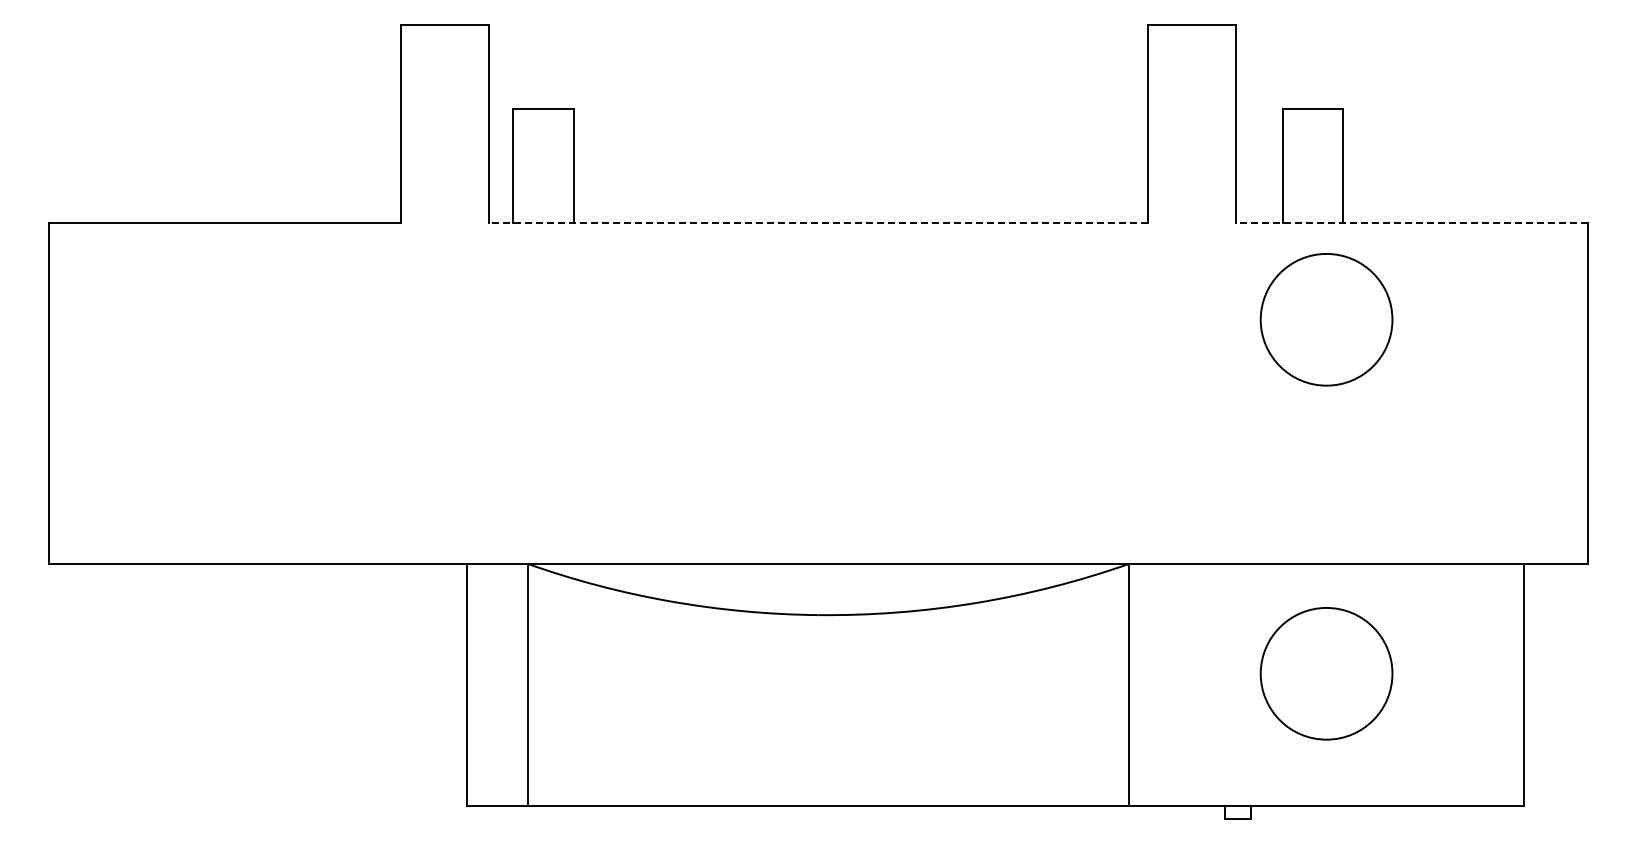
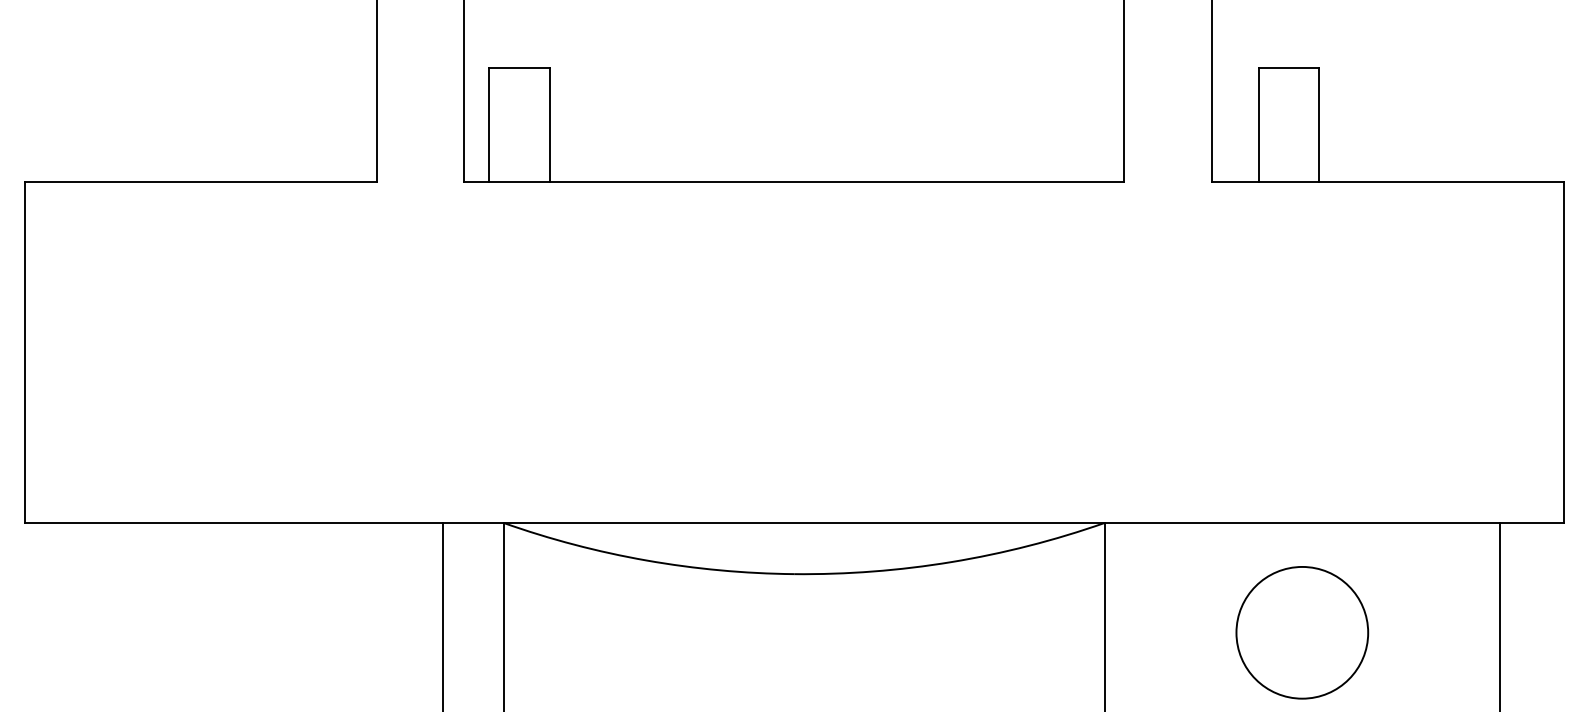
line: (818, 223) -> (794, 182), dashed -> solid
line: (1412, 223) -> (1388, 182), dashed -> solid
circle: (1326, 319) -> (1302, 278), removed

